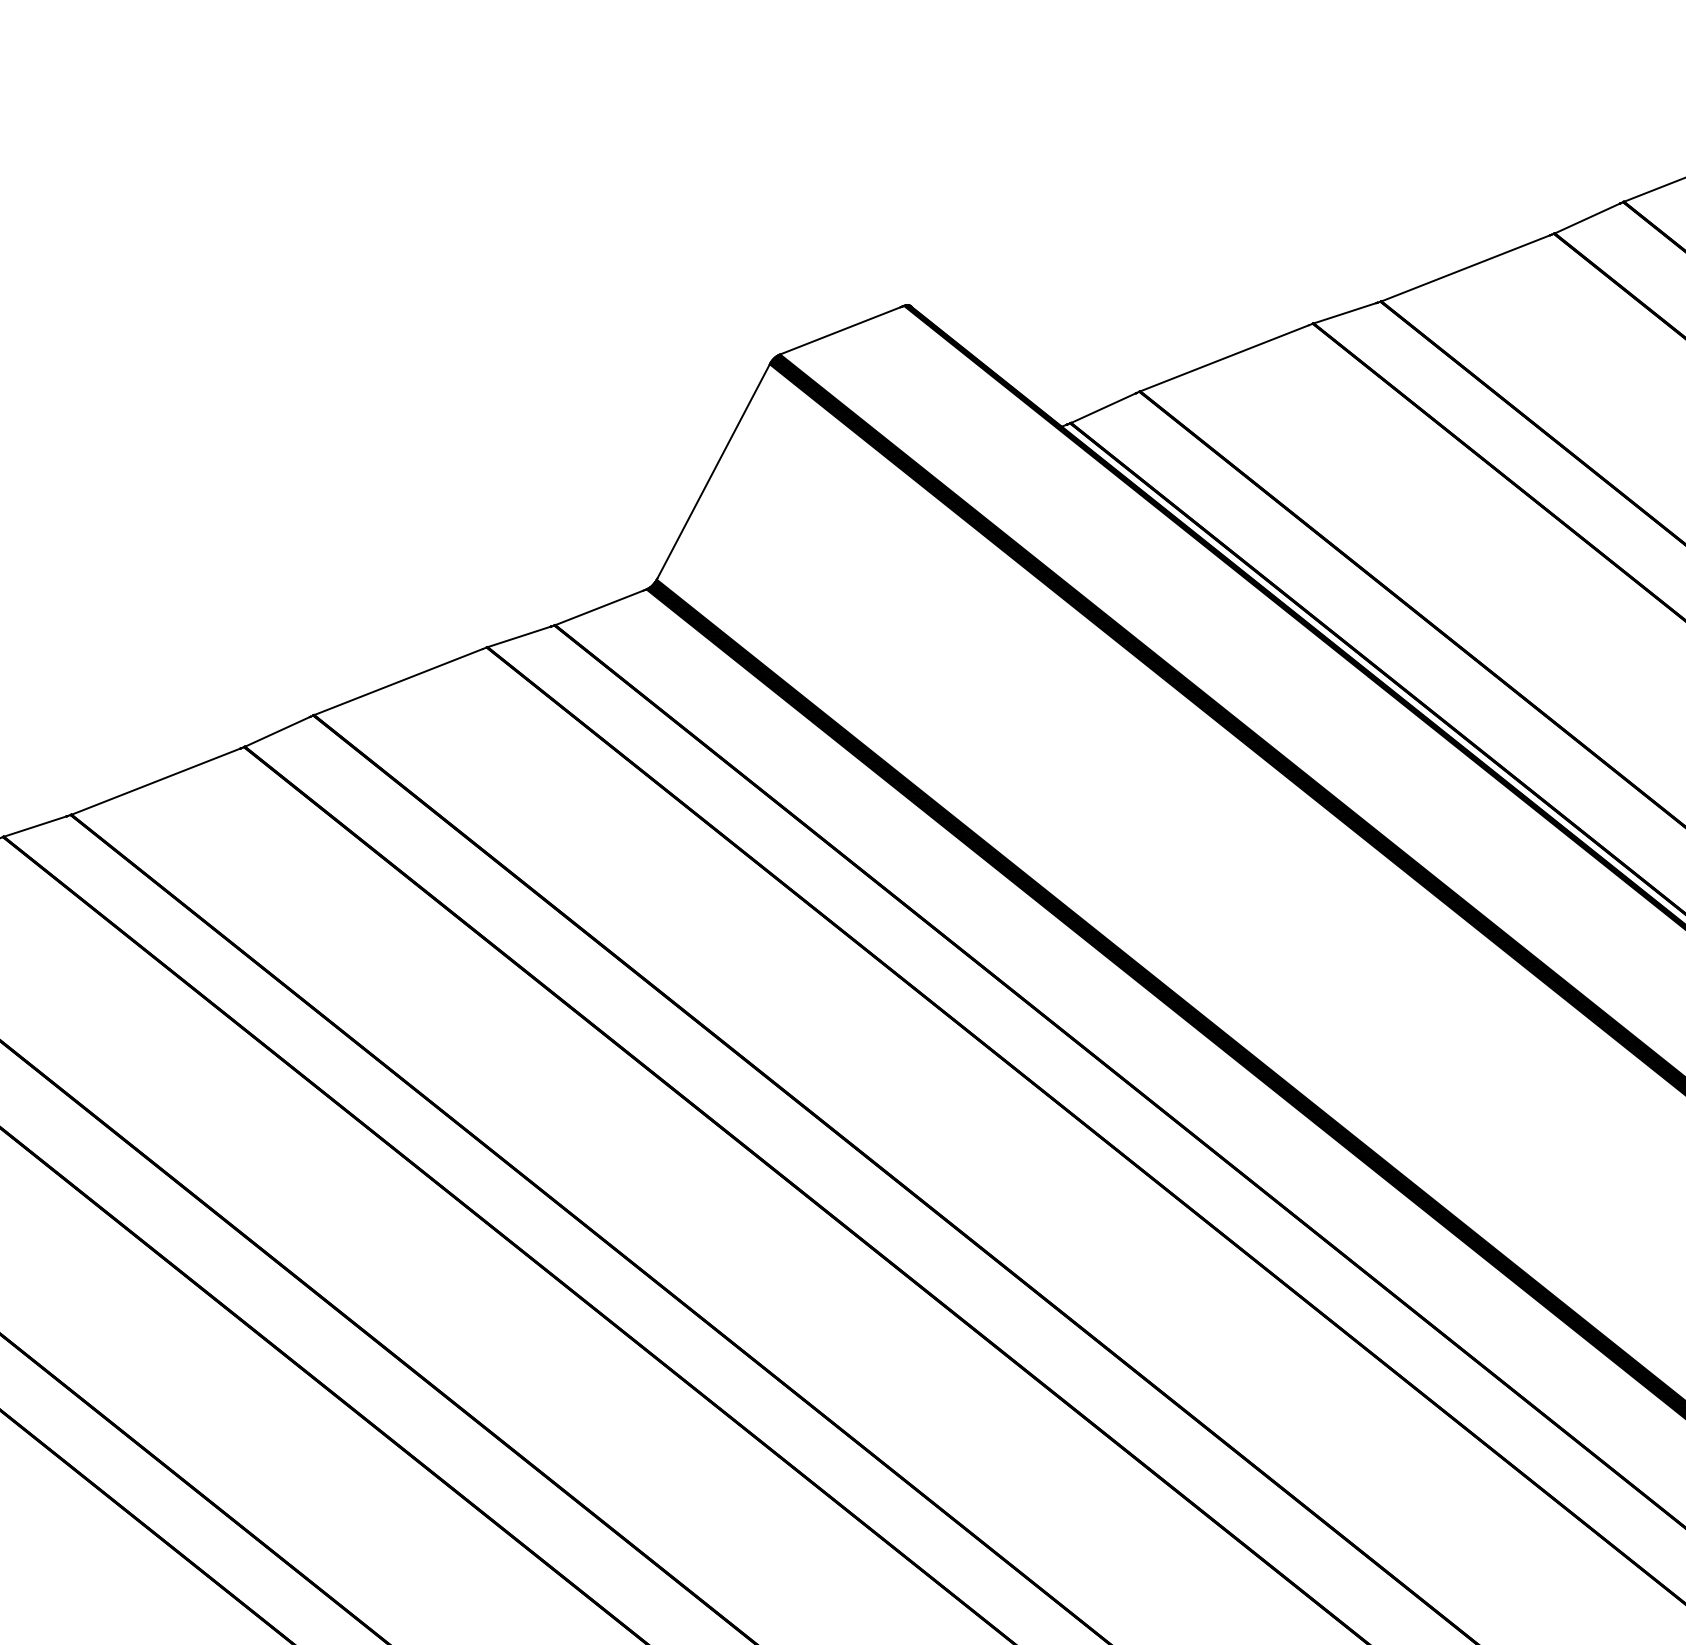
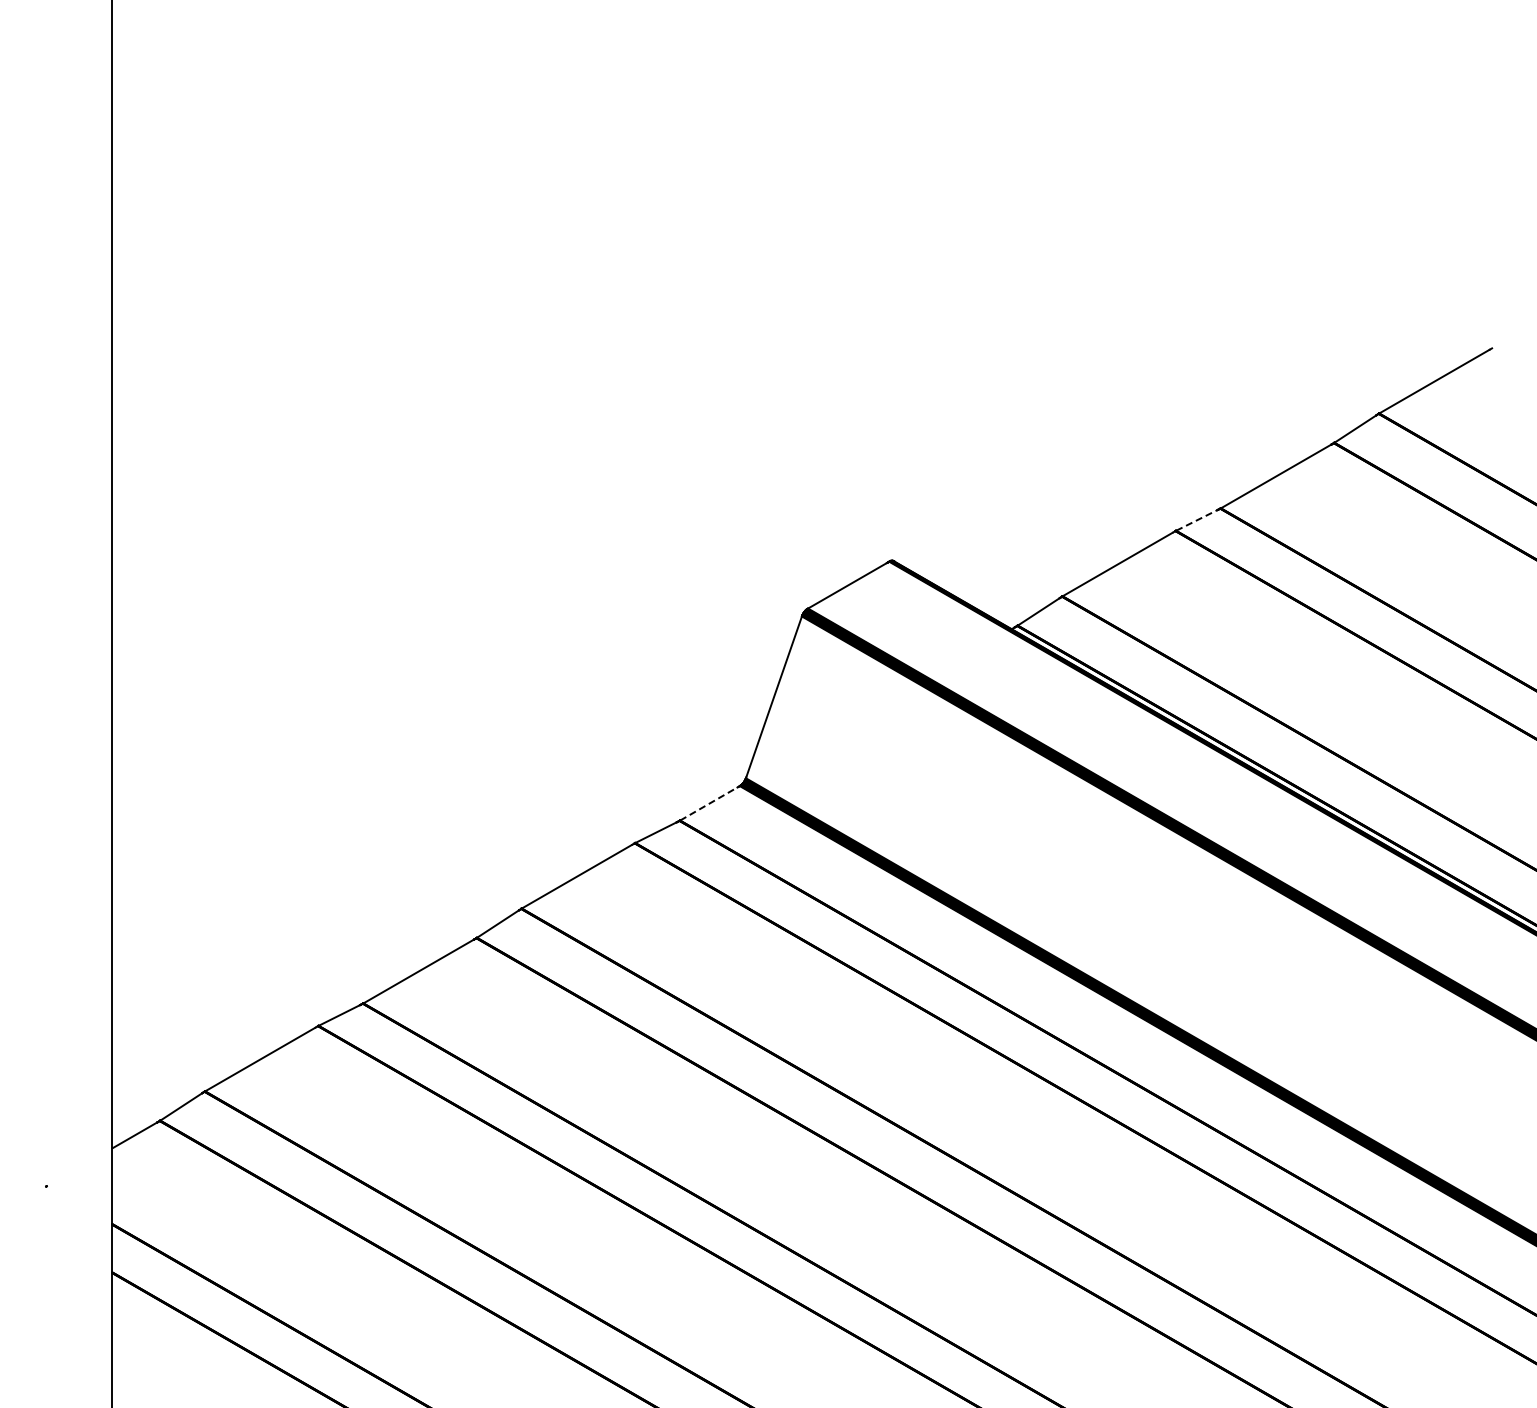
line: (1345, 313) -> (1197, 520), solid -> dashed
line: (600, 607) -> (709, 803), solid -> dashed

